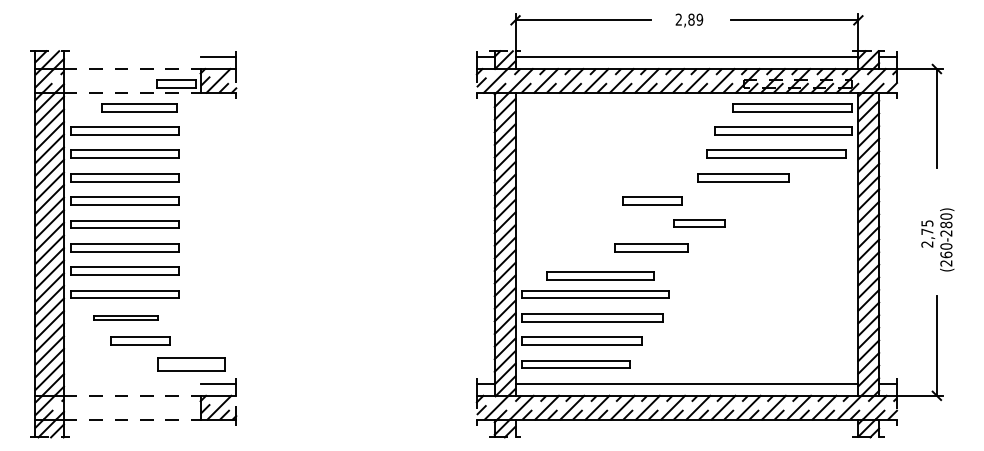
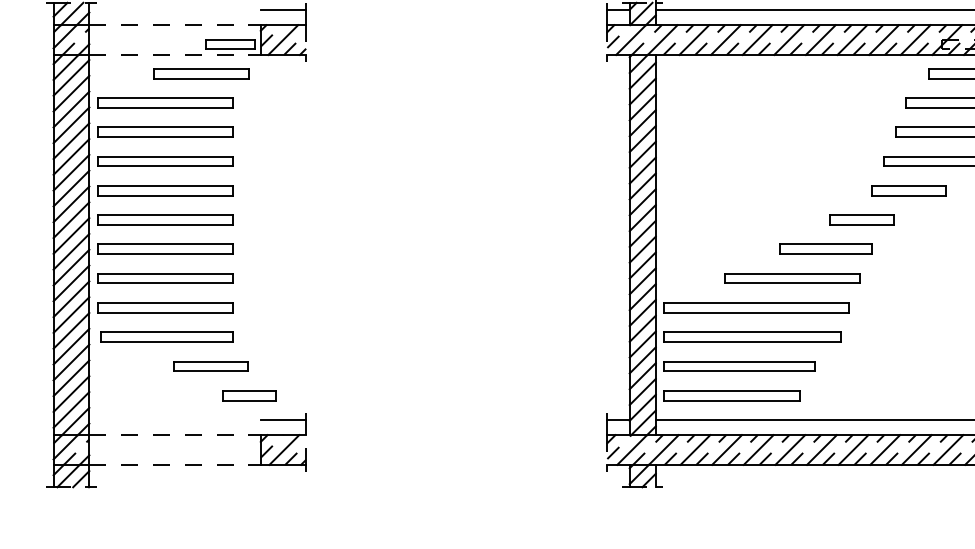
part: (139, 107) -> (201, 73), moved
part: (652, 200) -> (909, 190), moved
part: (699, 223) -> (862, 220), moved
part: (600, 275) -> (792, 277), moved
part: (125, 317) -> (166, 336), size x1.67
part: (140, 340) -> (210, 365), moved
part: (191, 364) -> (249, 395), size x0.62

